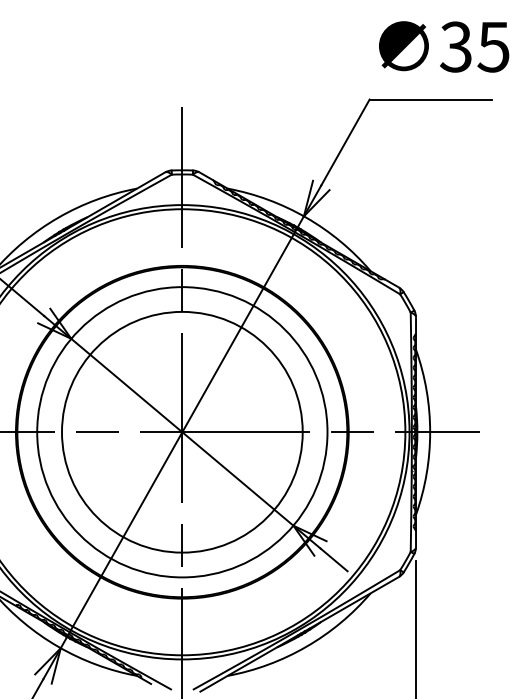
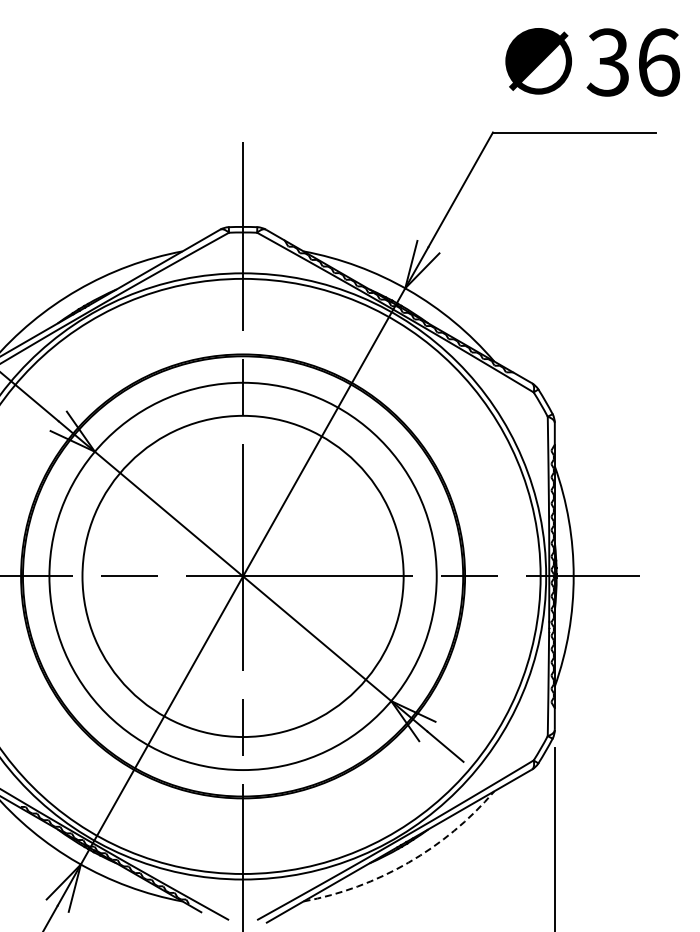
text: (493, 47) -> (658, 62), 35 -> 36
arc: (306, 646) -> (408, 862), solid -> dashed

